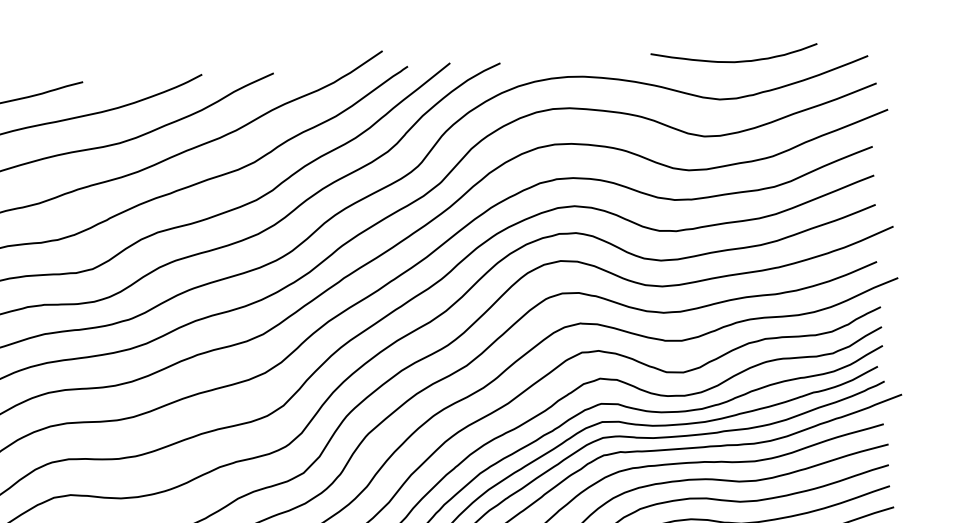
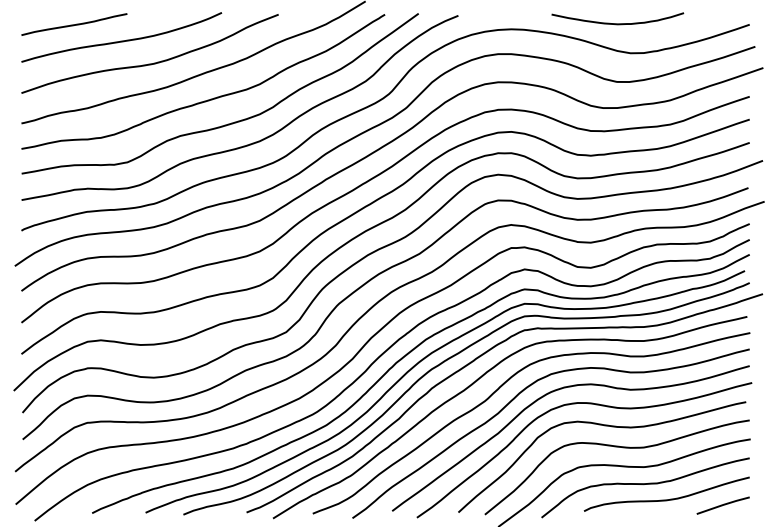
curve: (734, 61) -> (617, 23), moved

